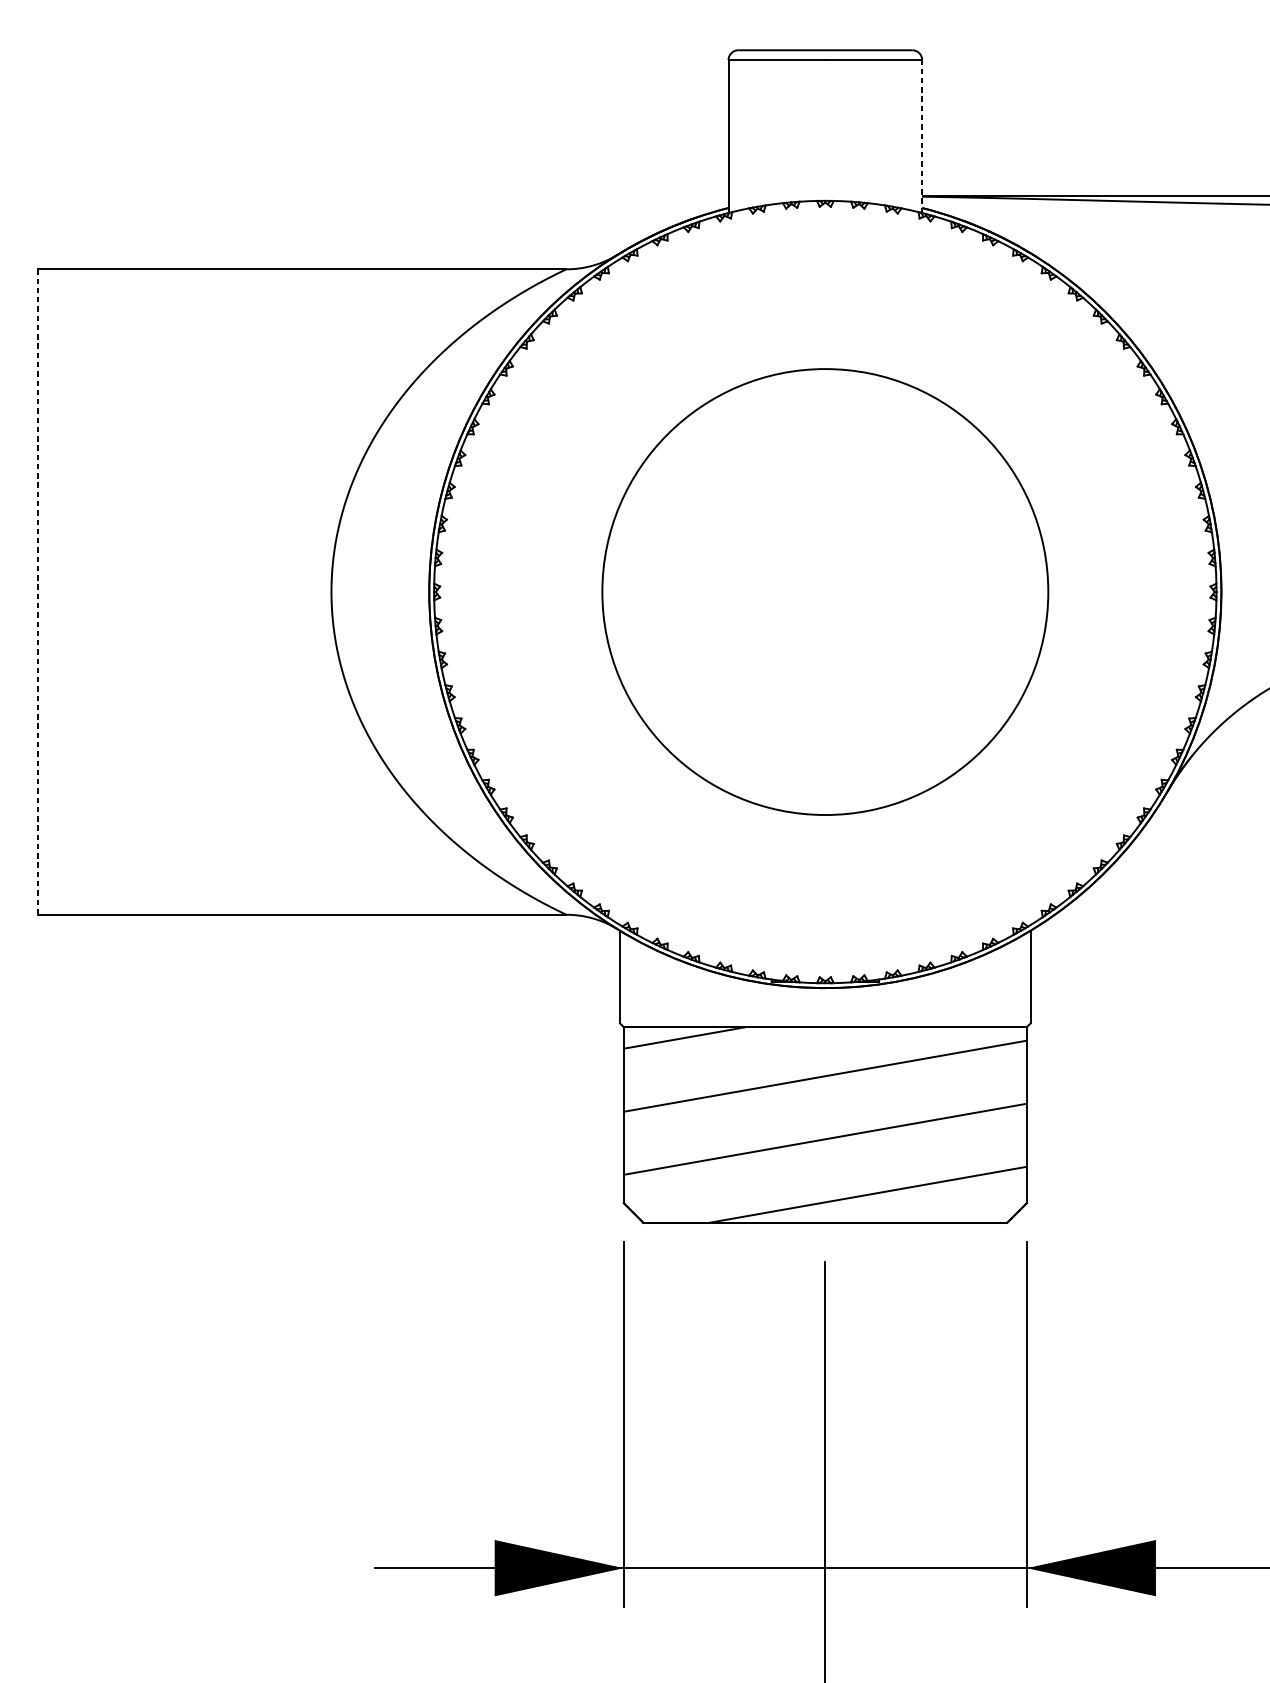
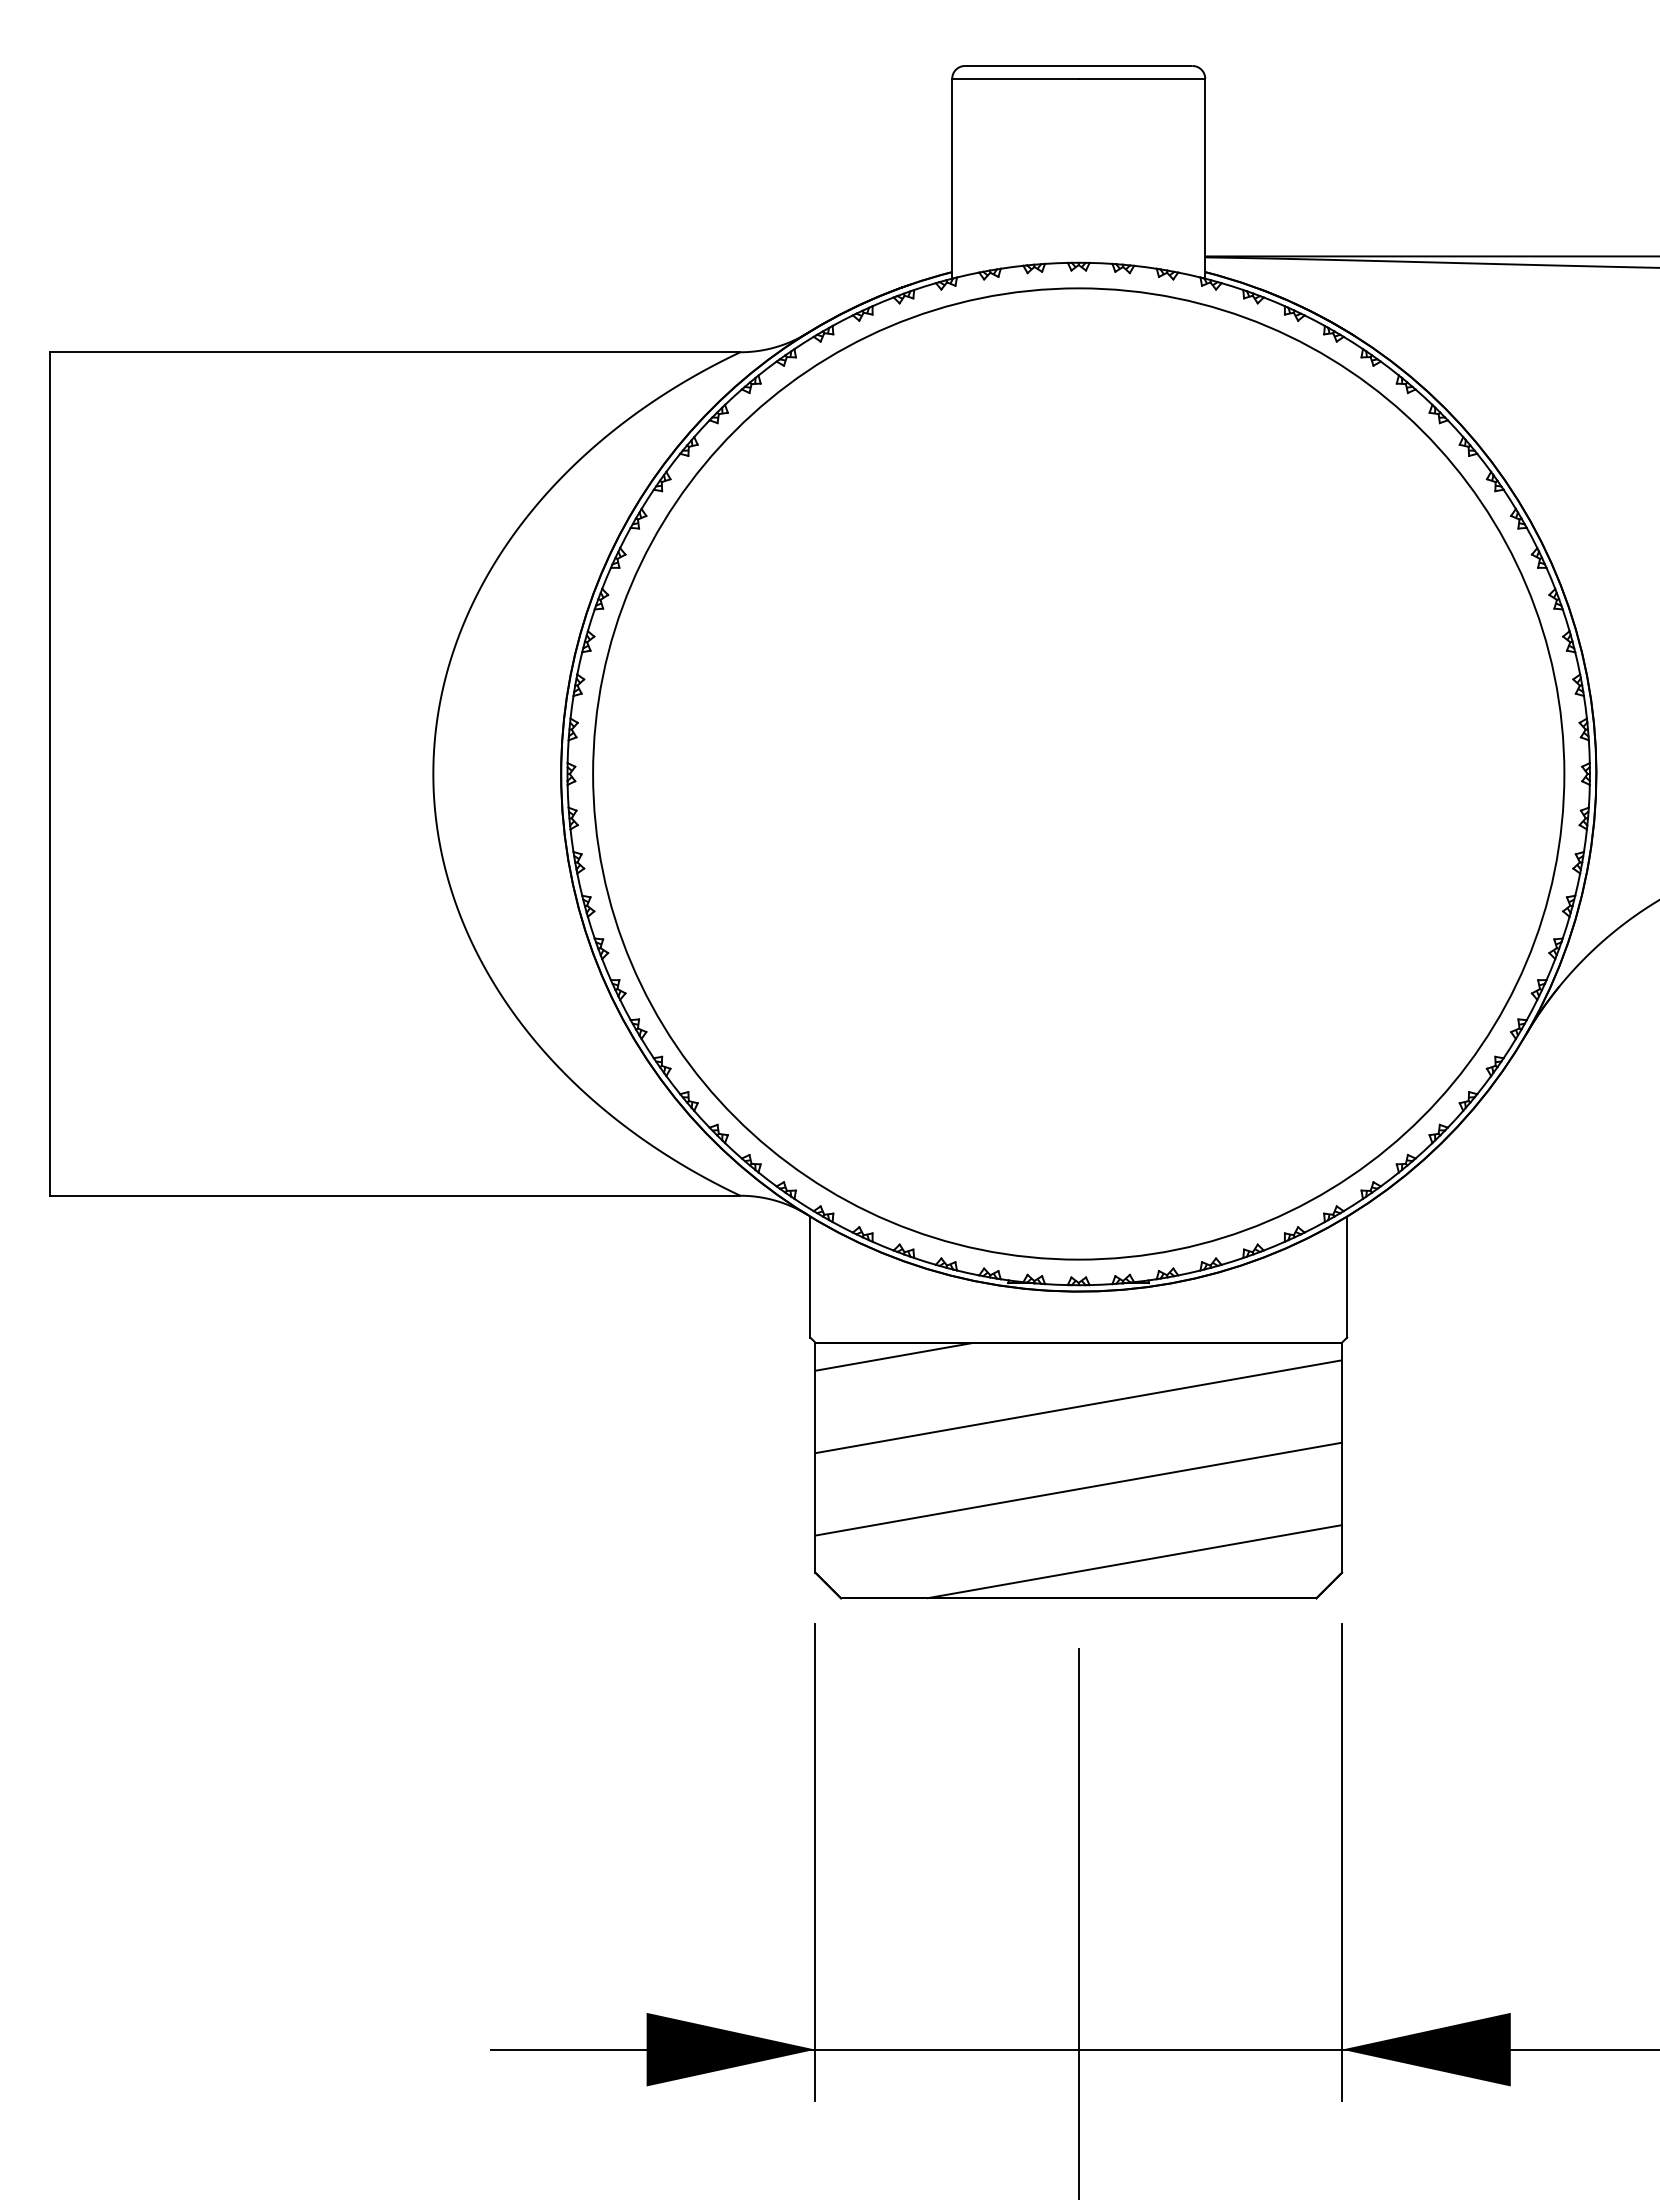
line: (922, 136) -> (1205, 178), dashed -> solid
circle: (825, 591) -> (1078, 773), size x1.67
line: (38, 592) -> (50, 774), dashed -> solid

